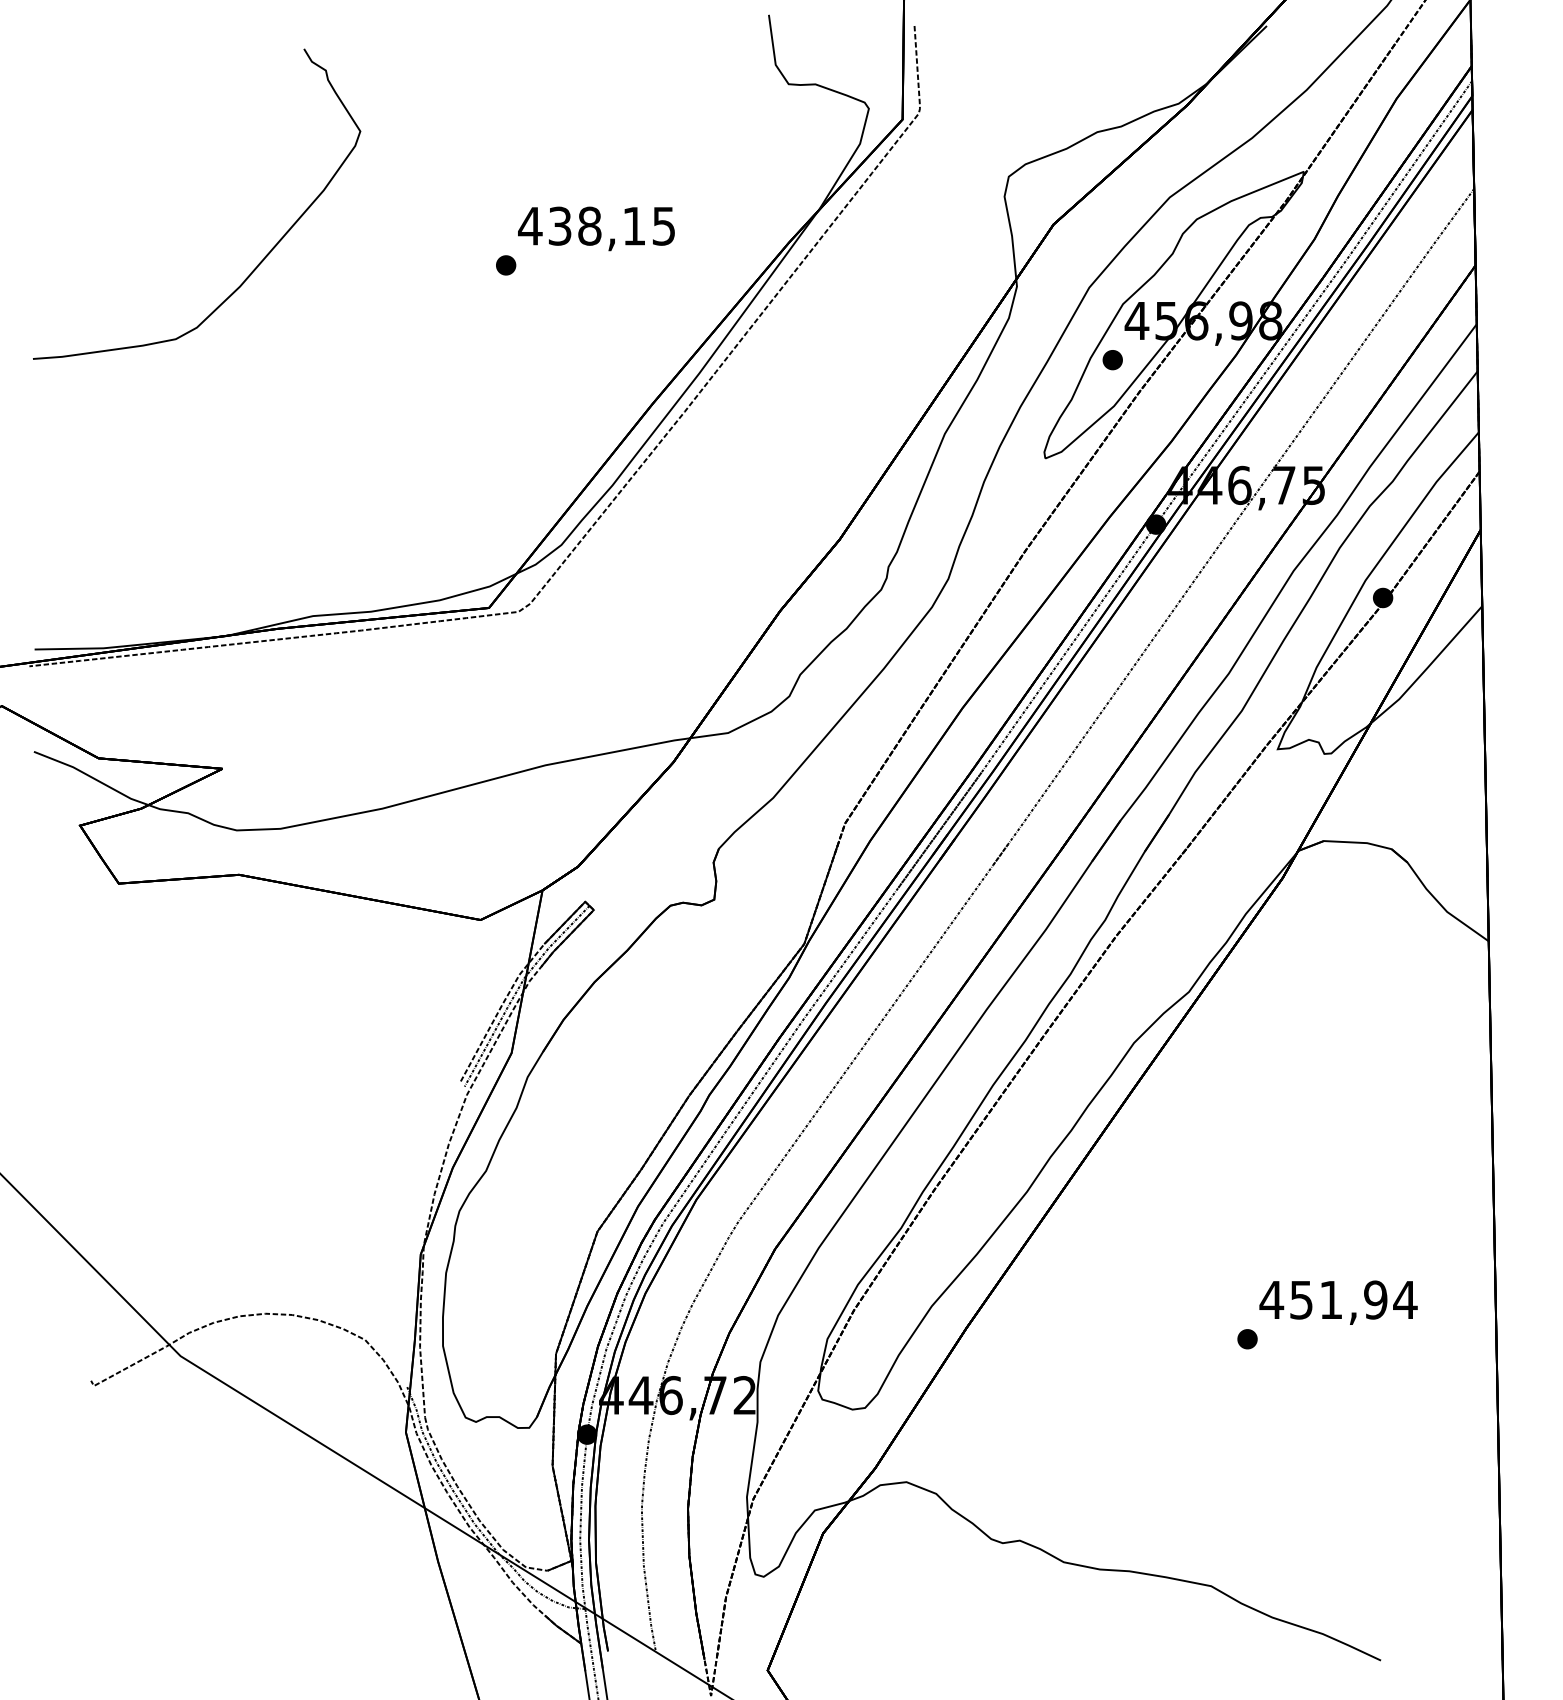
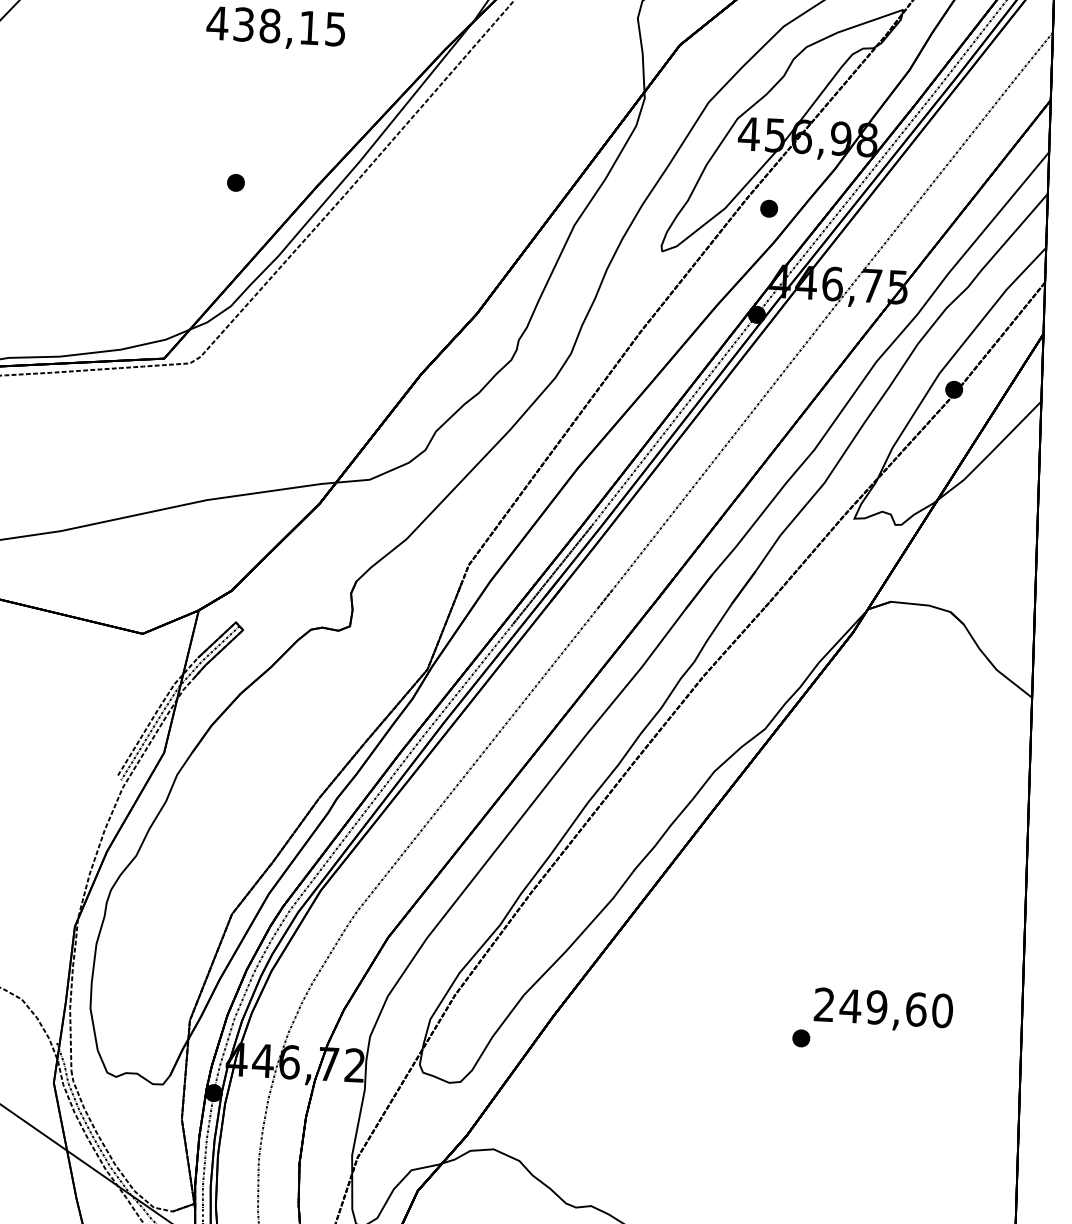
part: (506, 265) -> (236, 183), moved
part: (1112, 360) -> (768, 209), moved
text: (1338, 1299) -> (883, 1007), 451,94 -> 249,60

